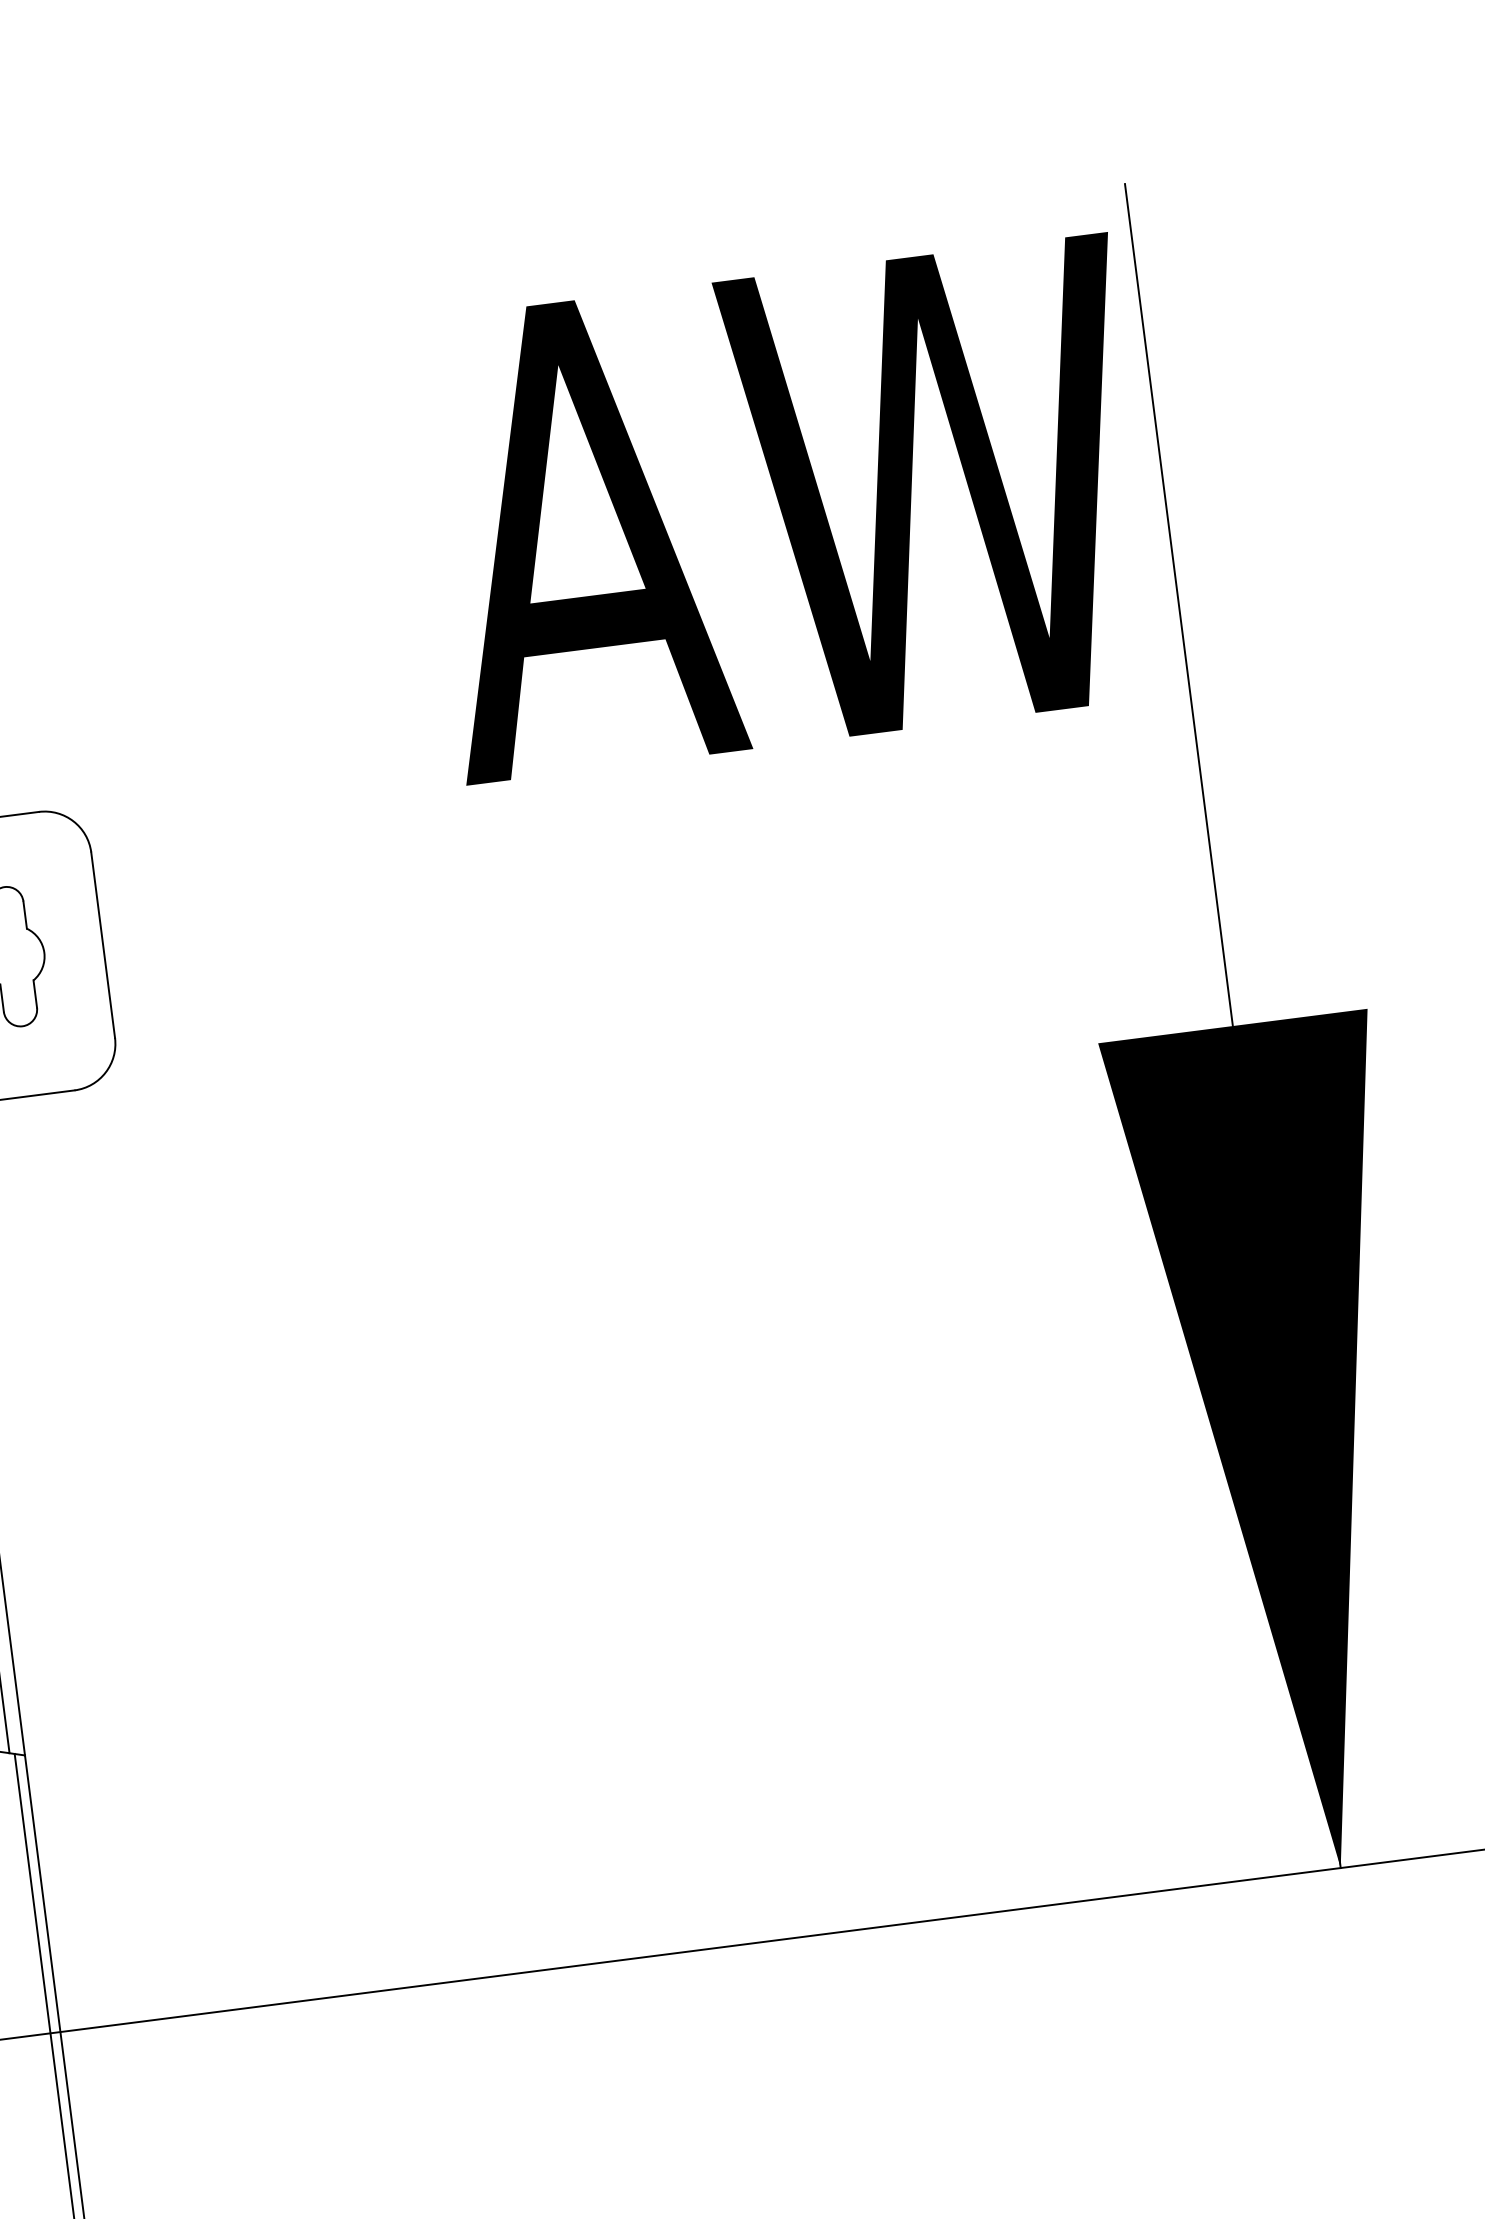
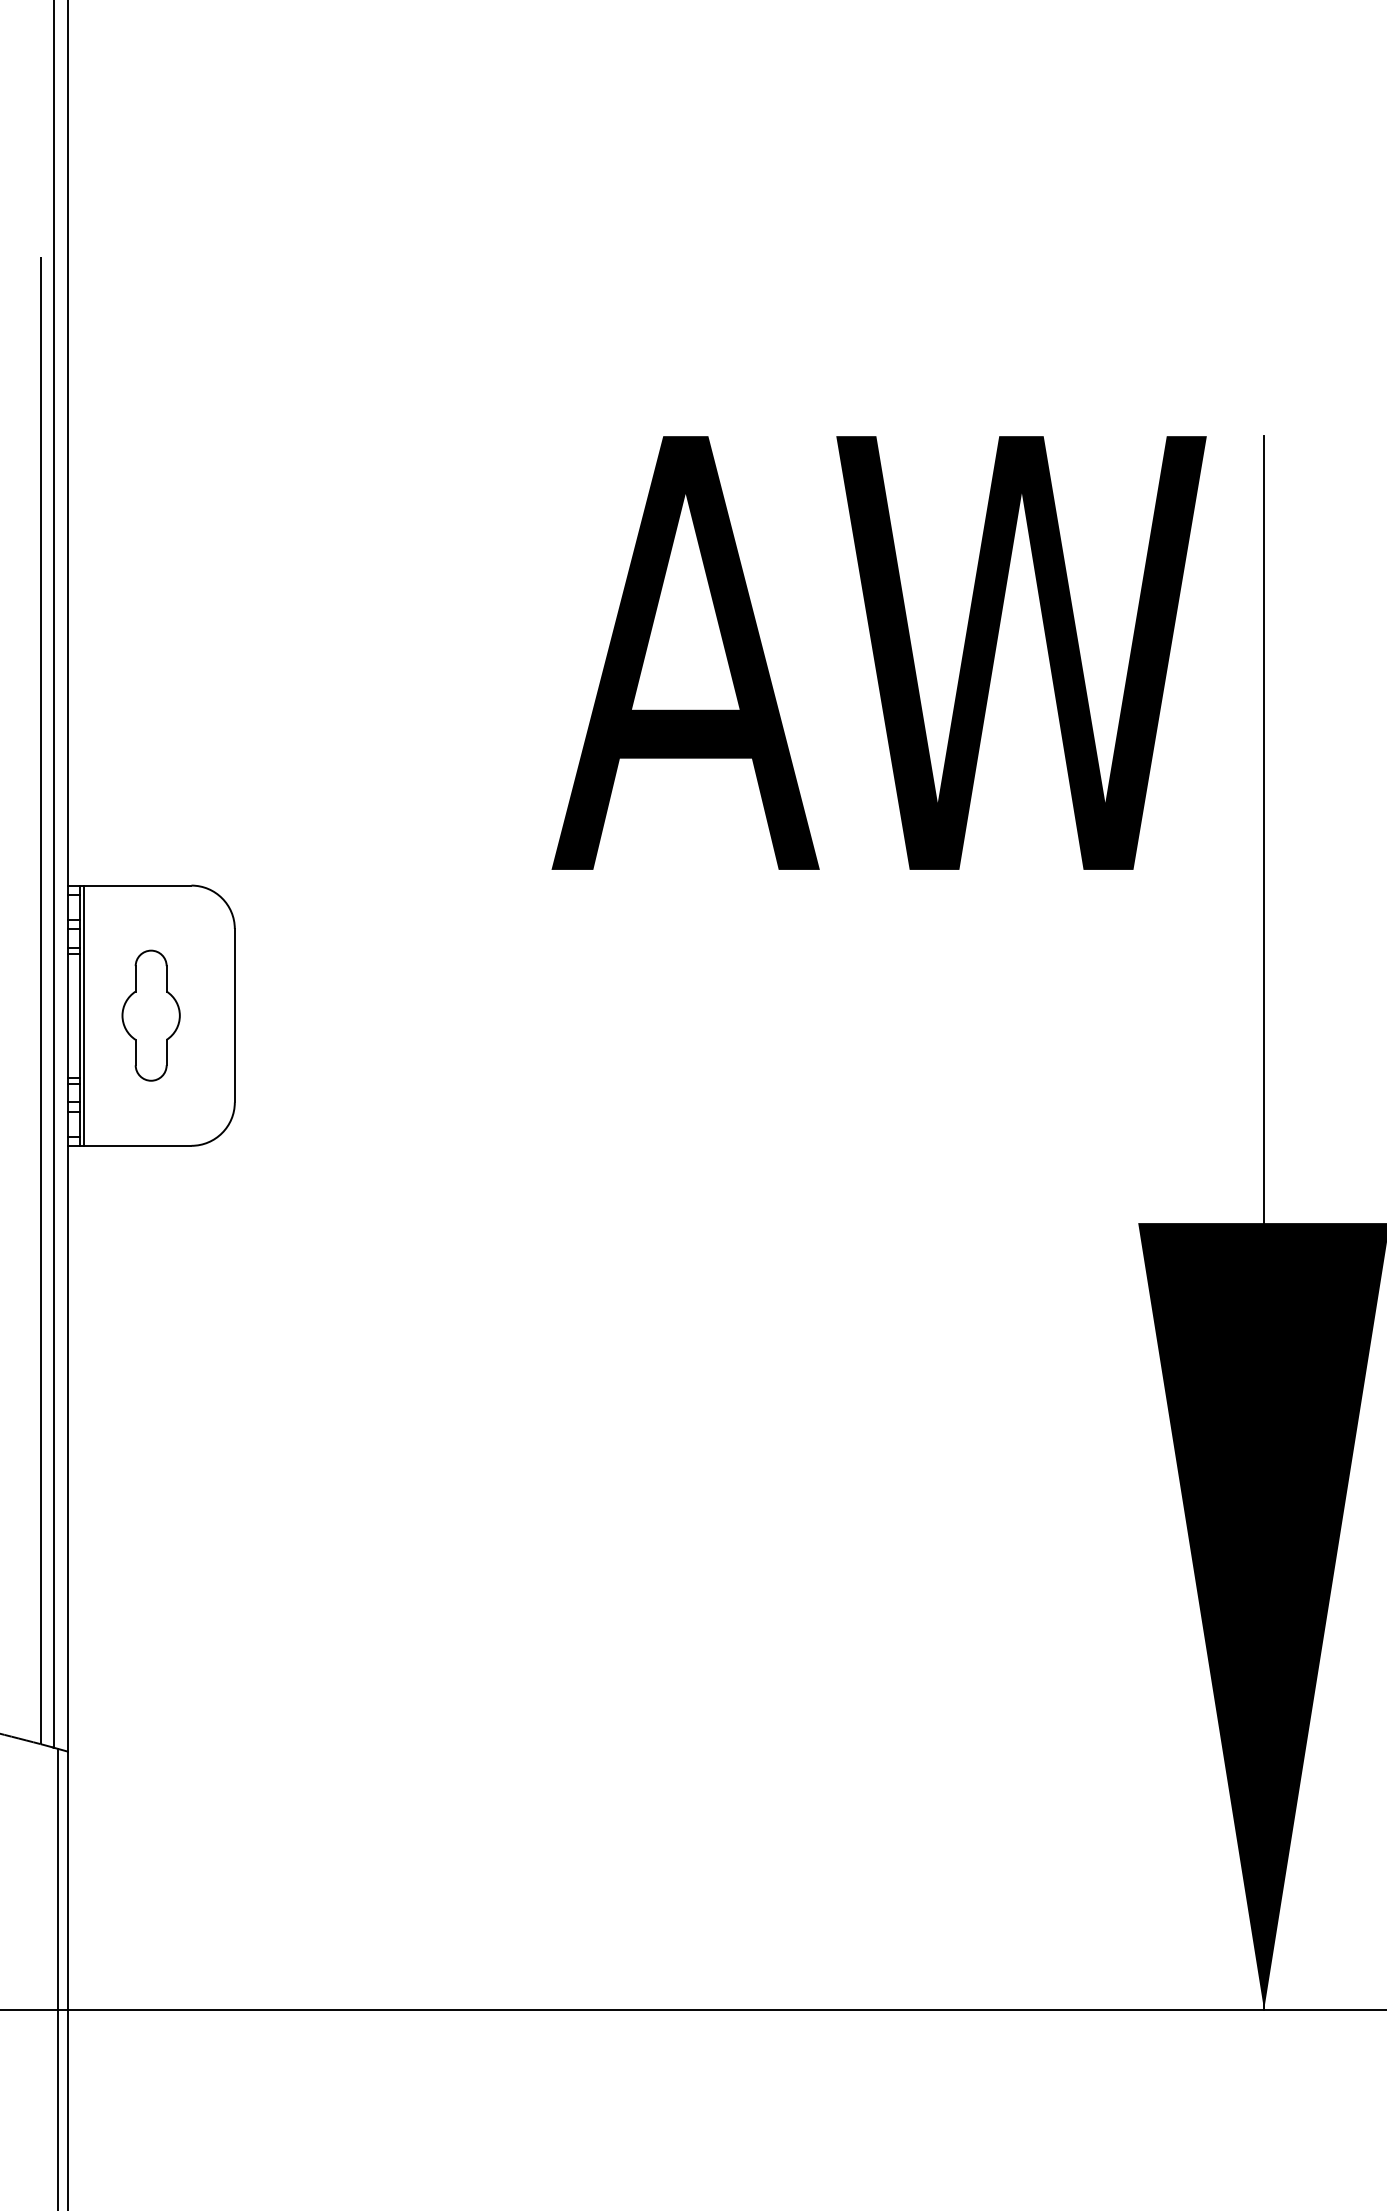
text: (786, 508) -> (878, 652), moved

